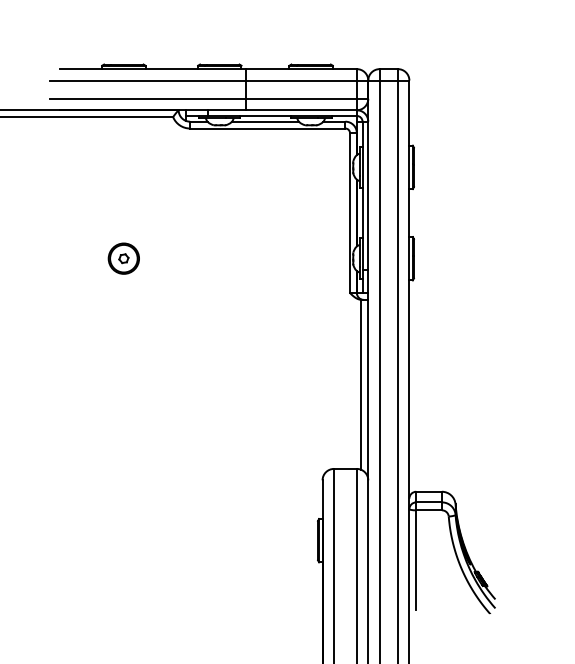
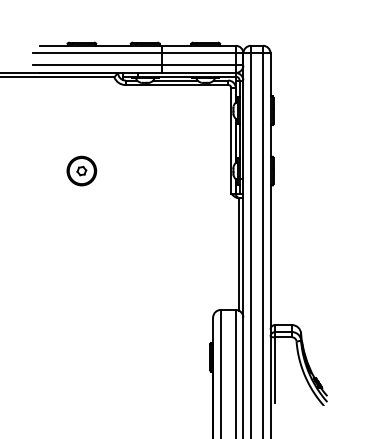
part: (123, 257) -> (81, 170), size x1.43

